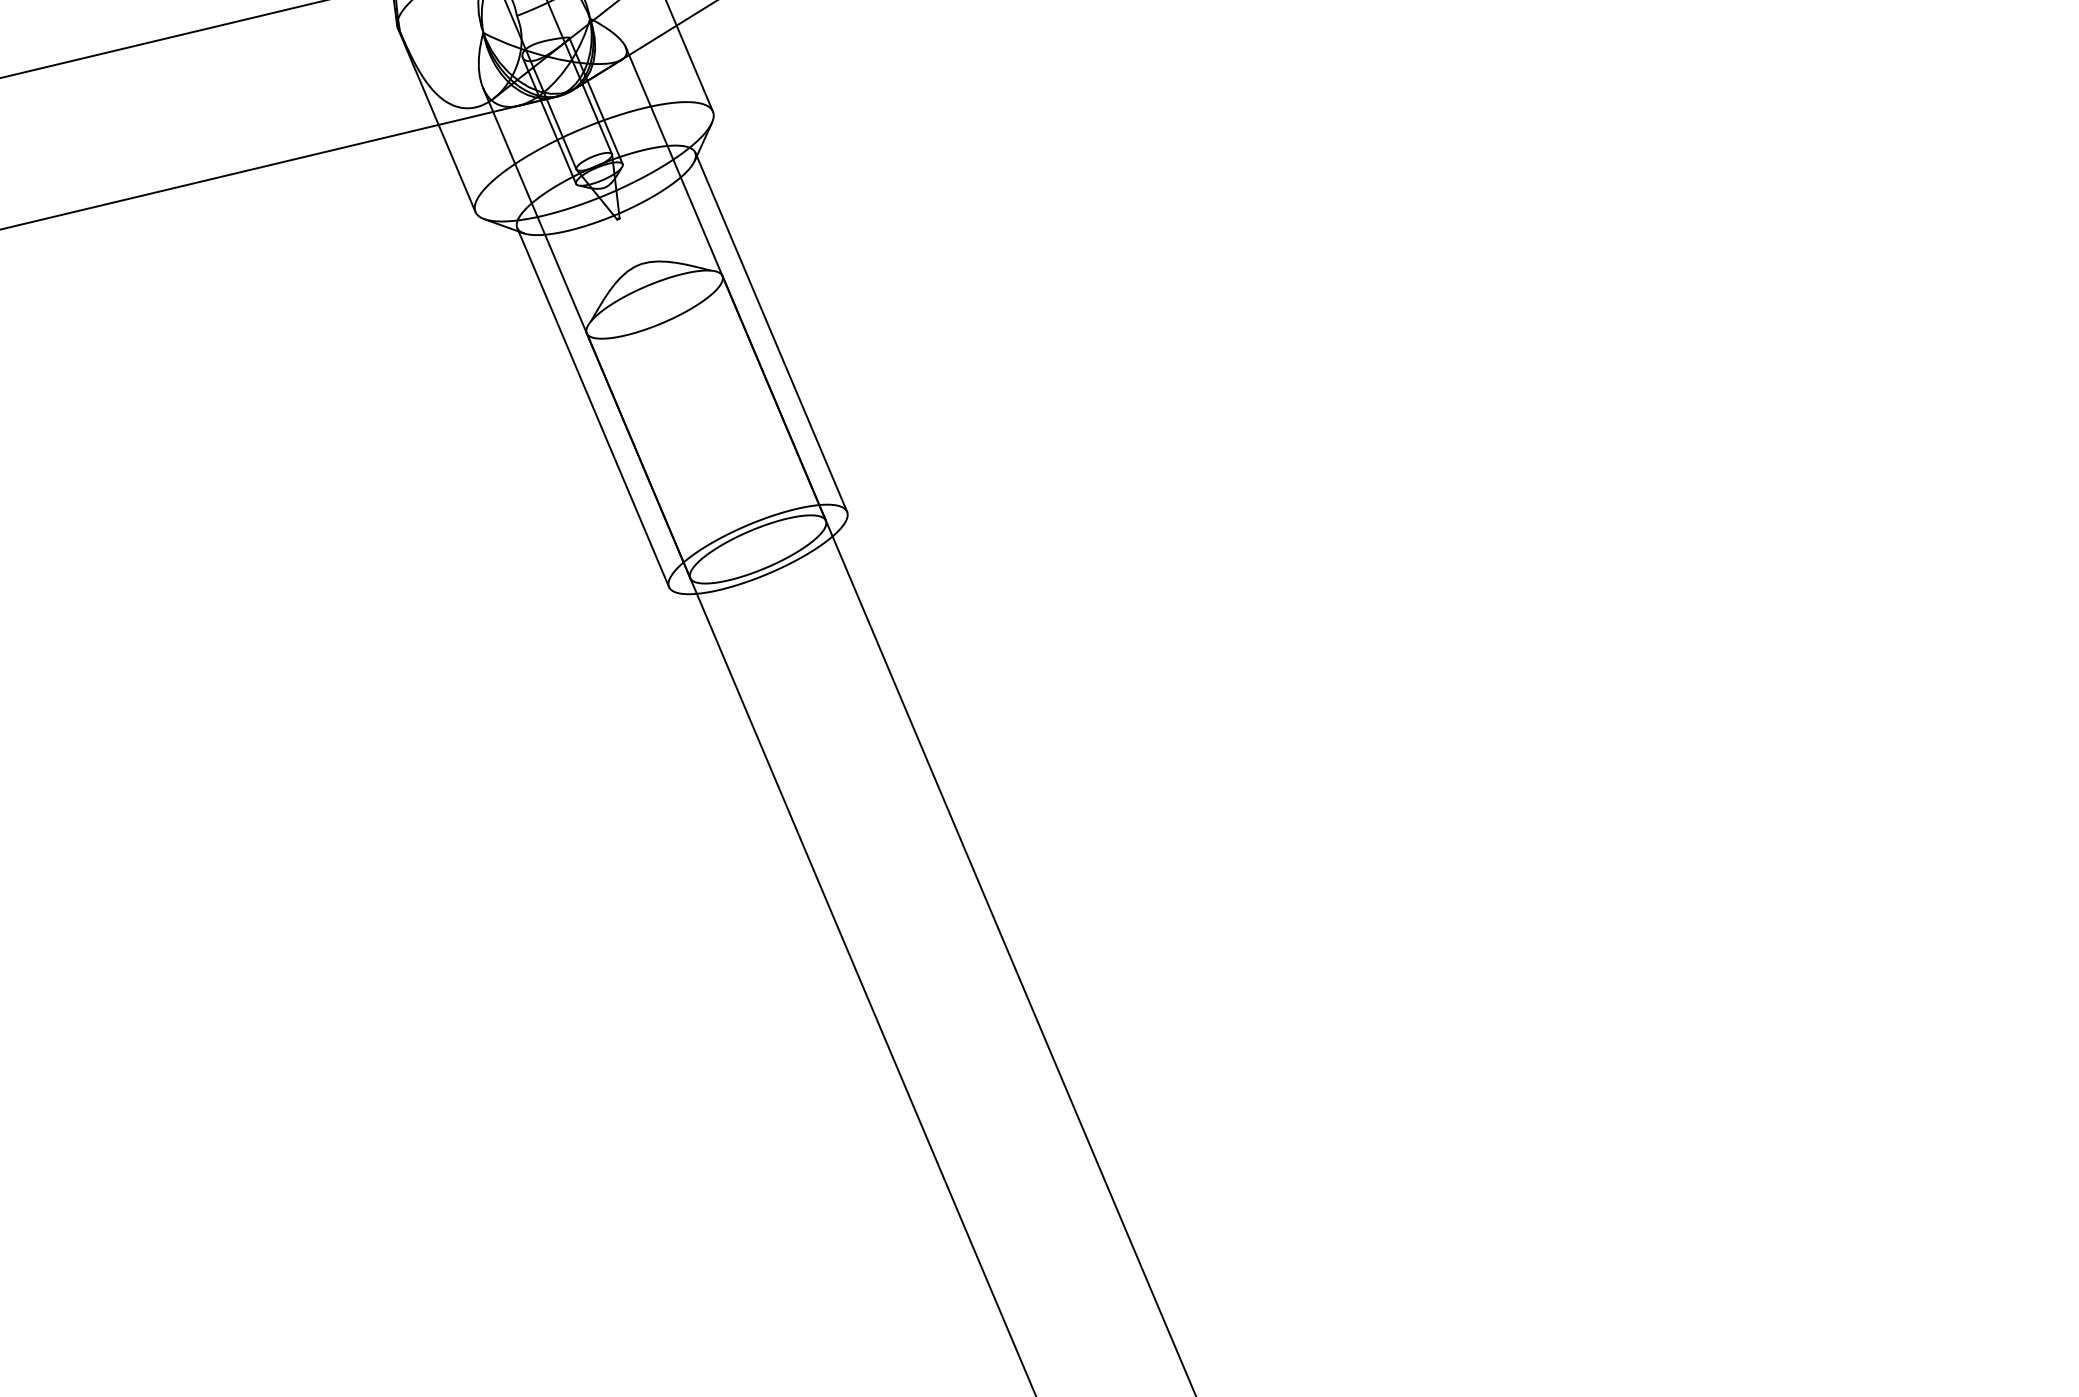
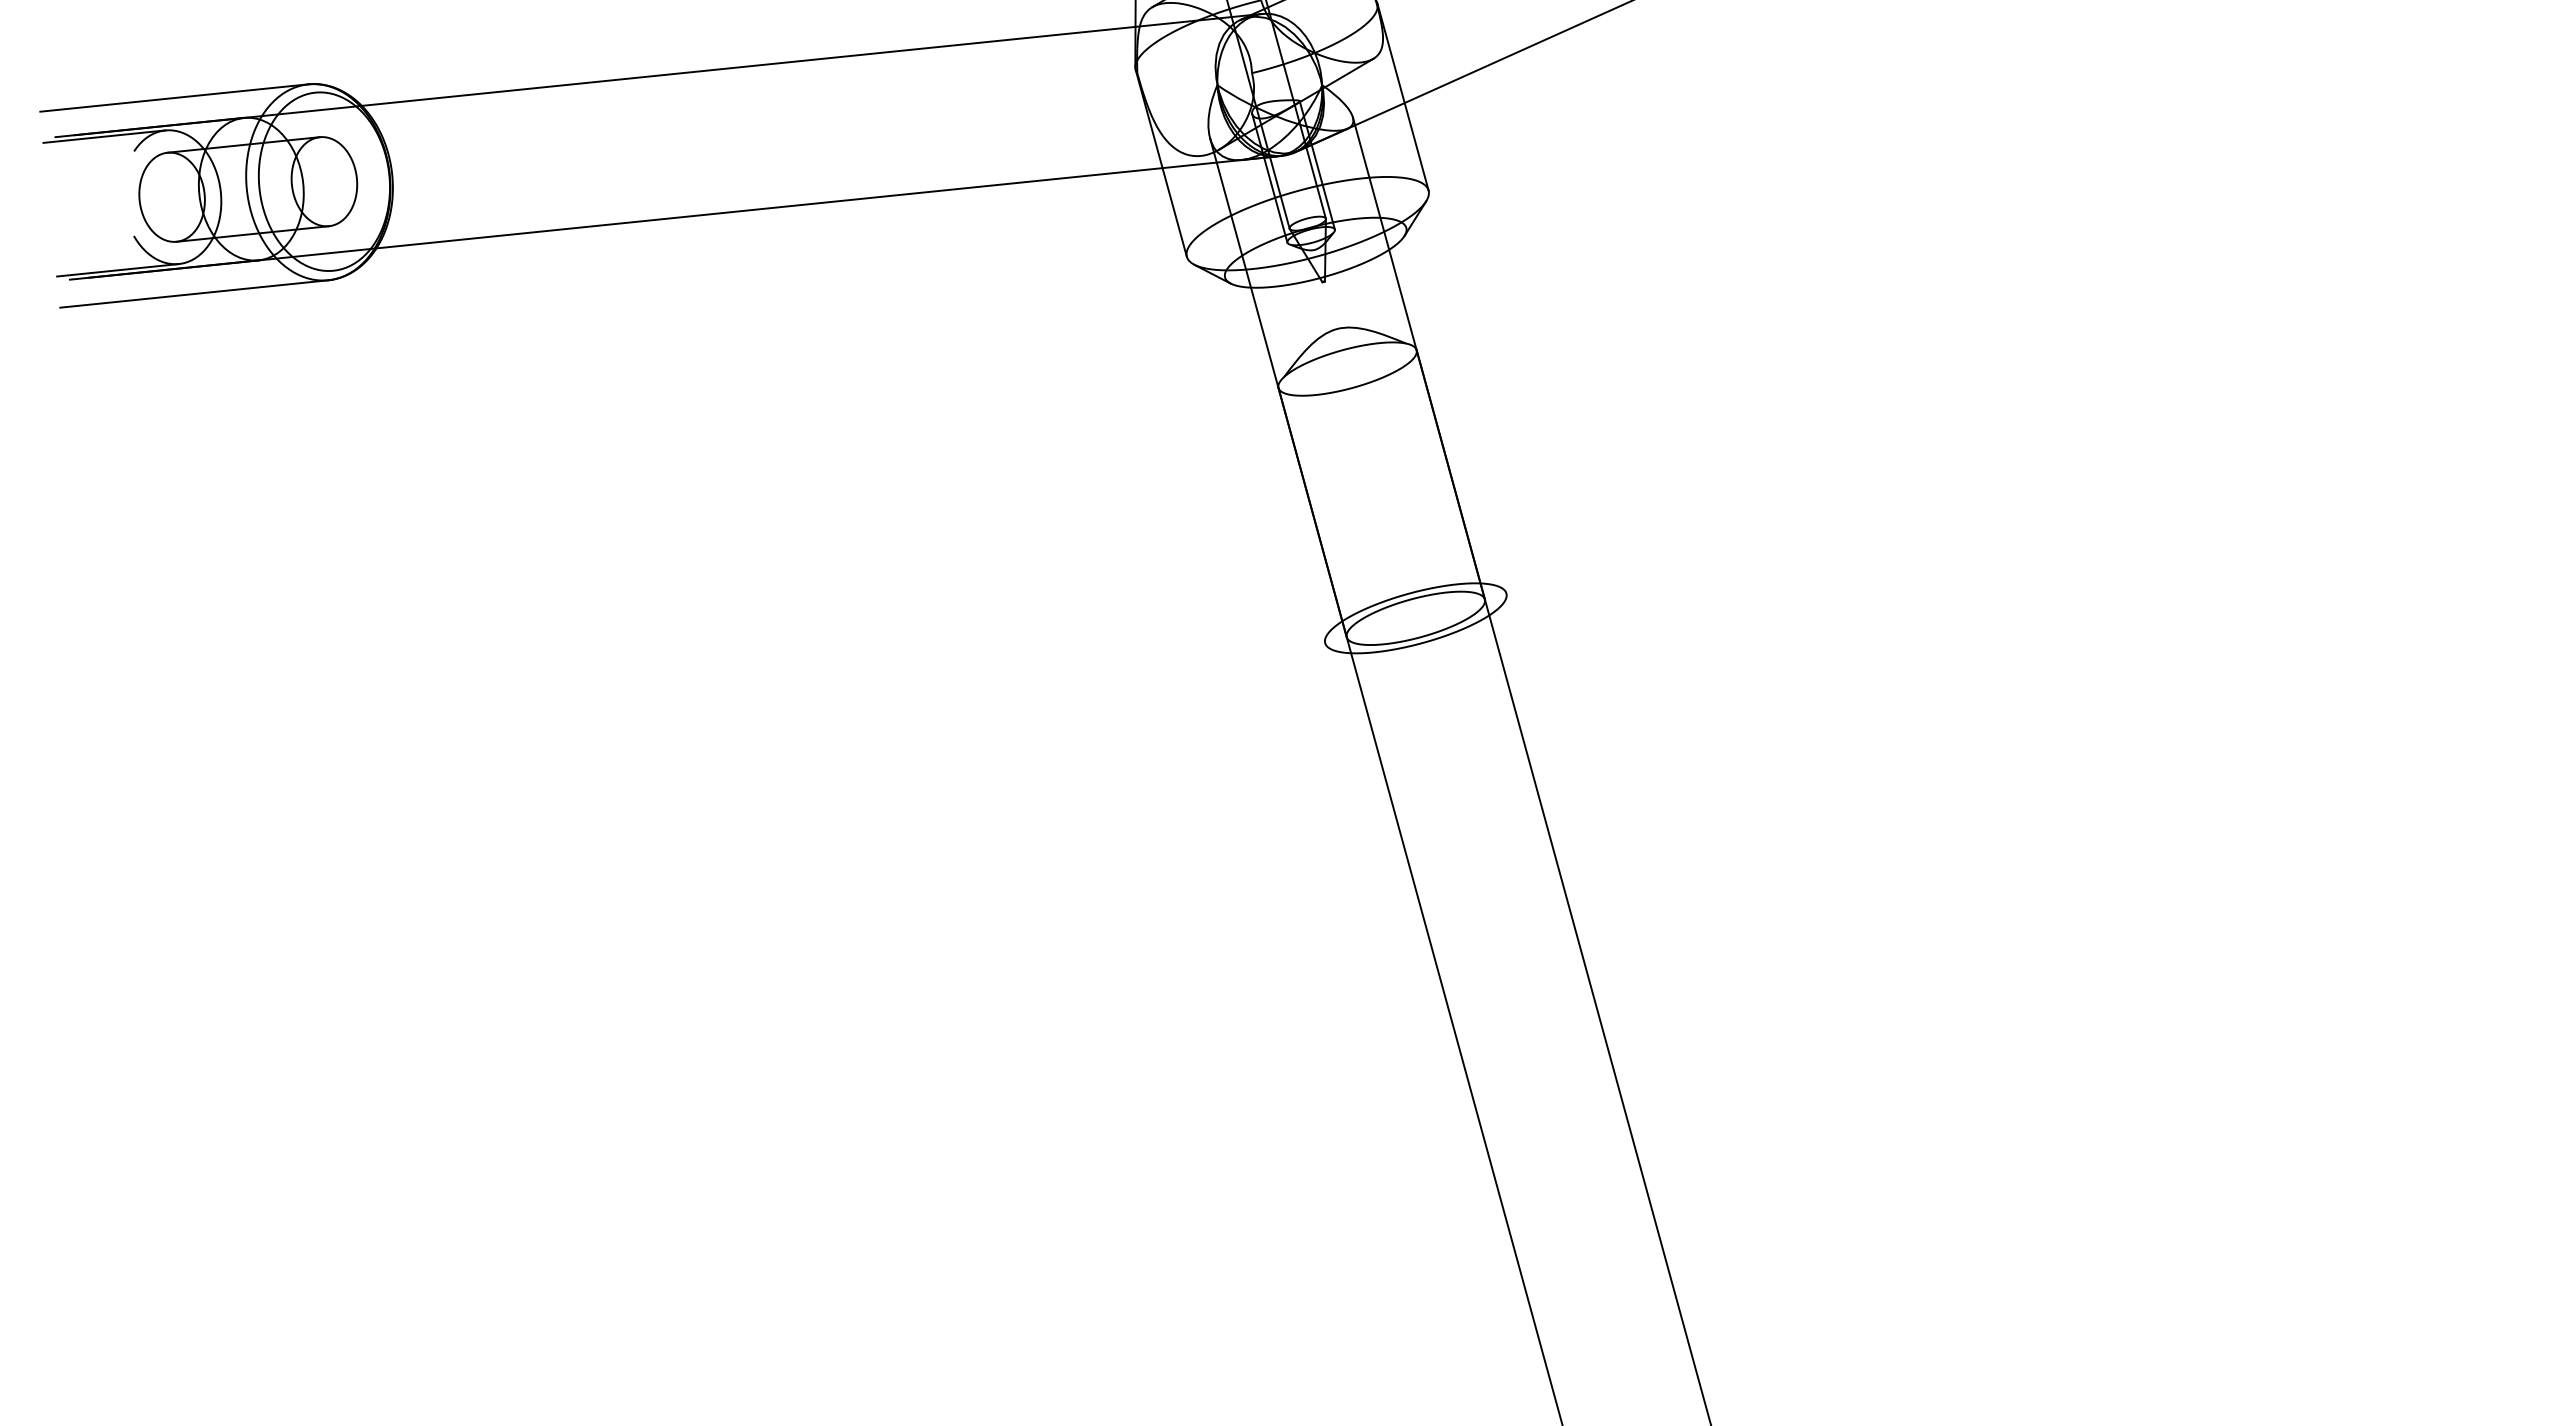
line: (771, 332) -> (1456, 410), removed
line: (593, 407) -> (1275, 460), removed

